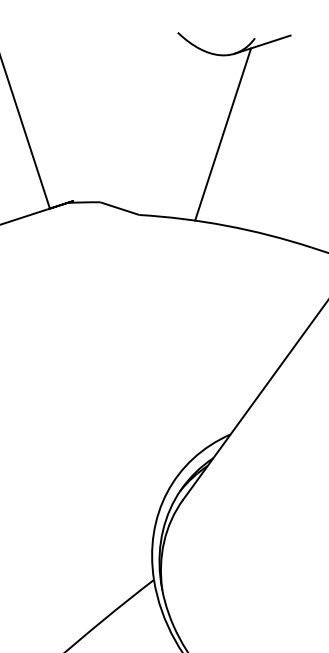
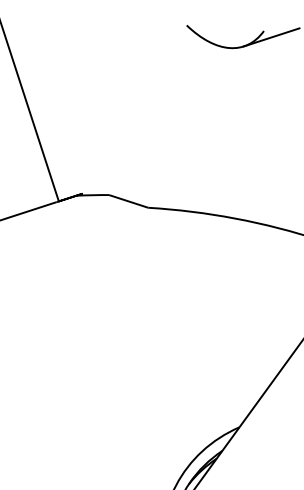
line: (223, 134) -> (232, 127), removed

